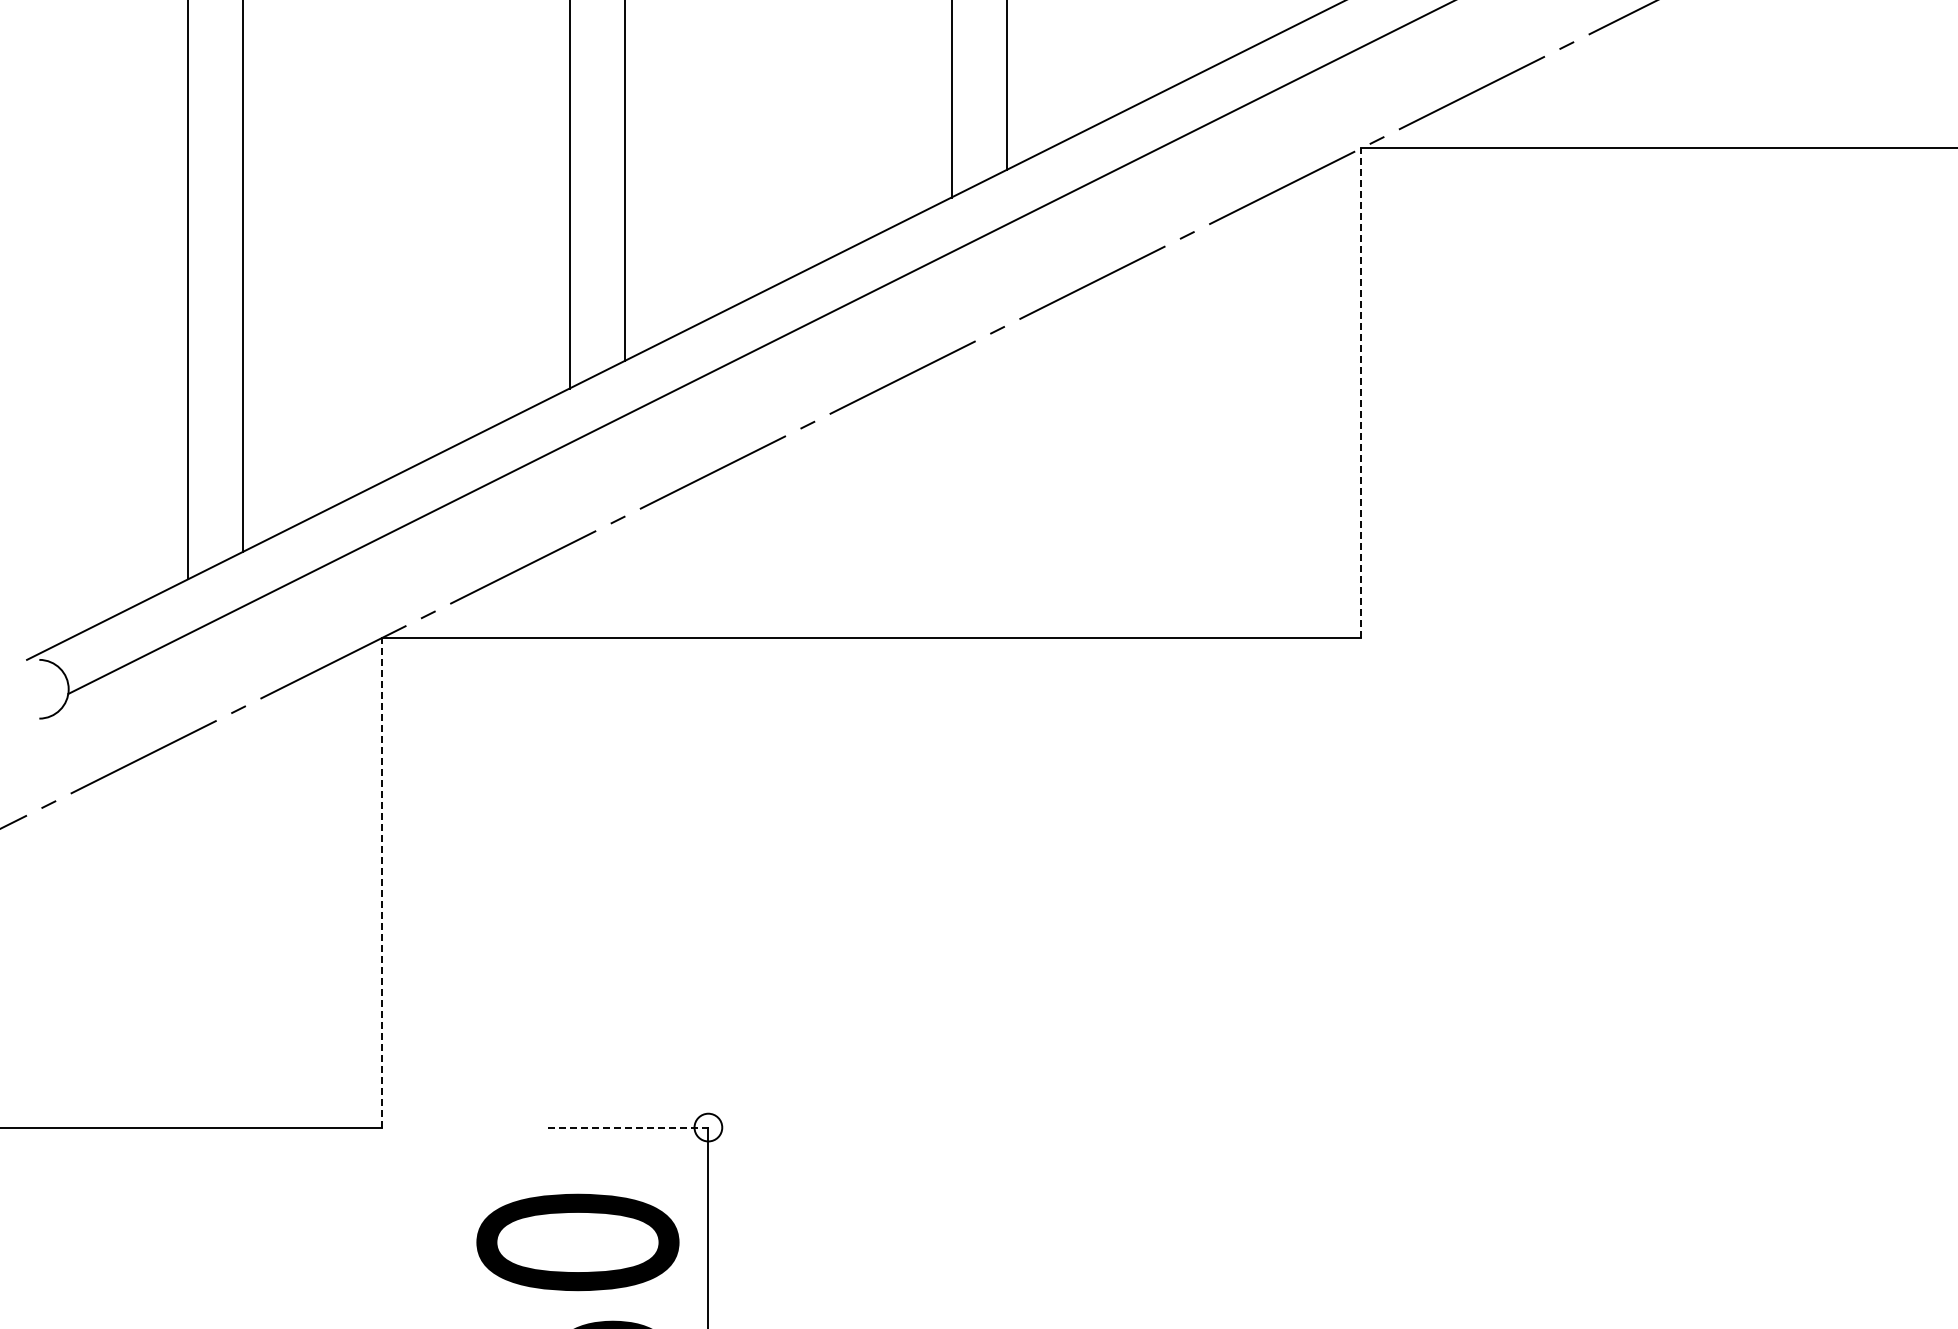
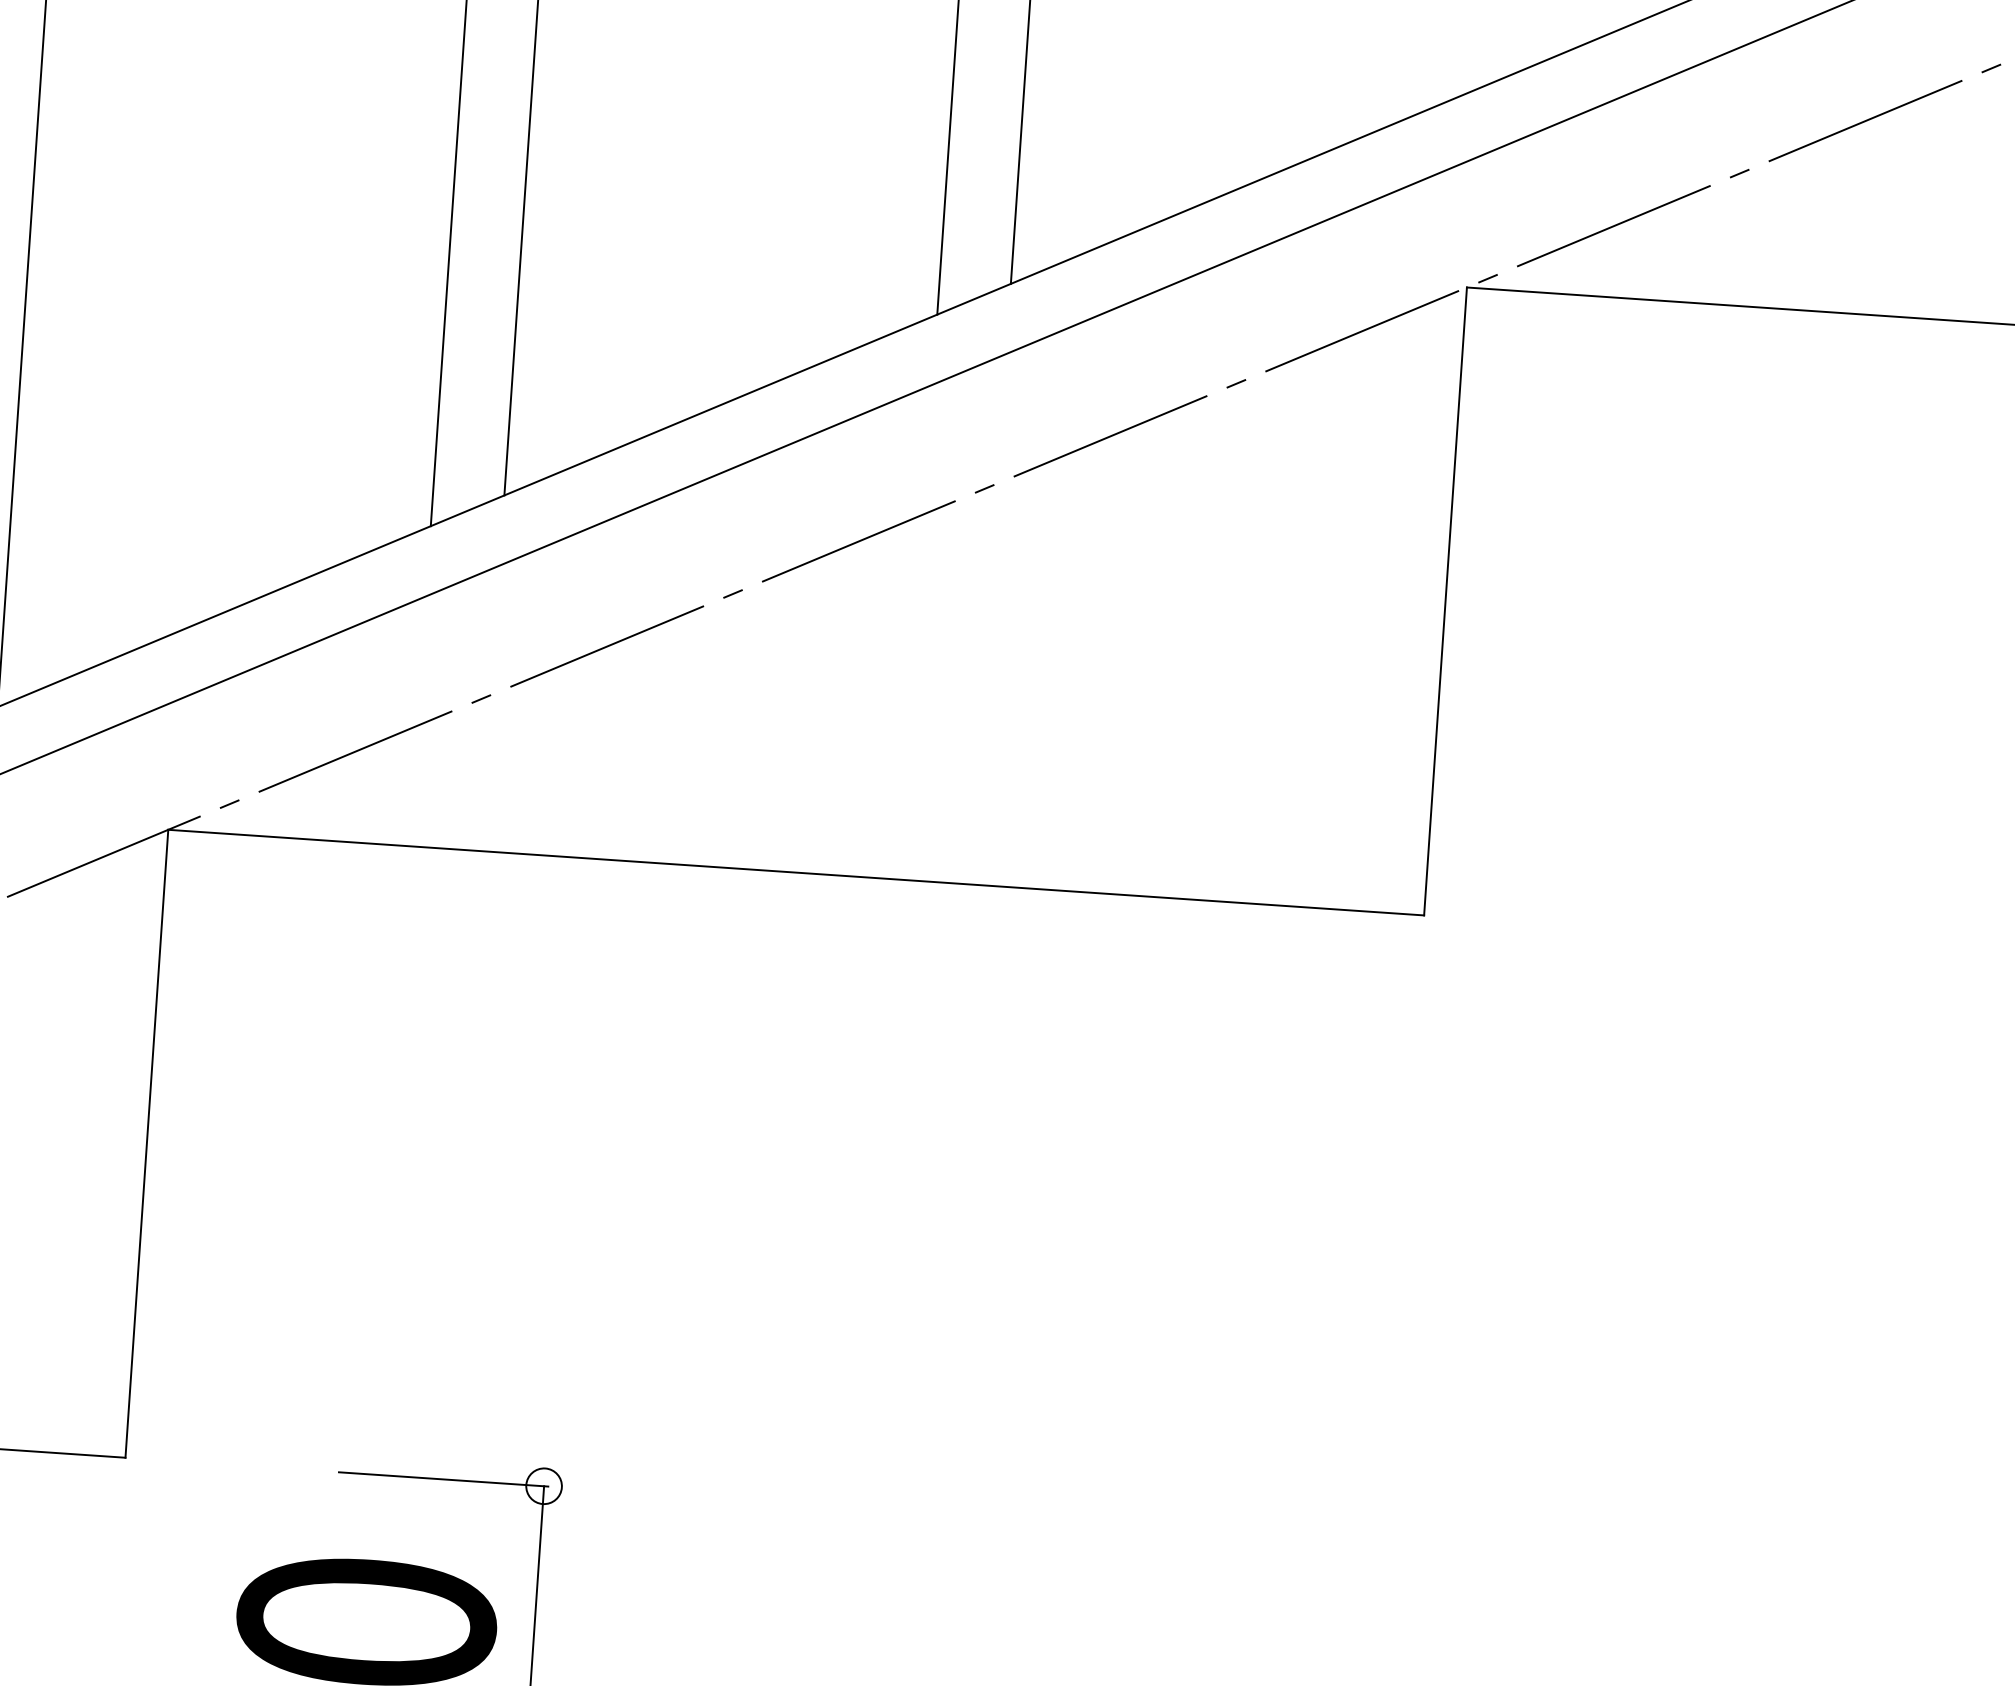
line: (1361, 393) -> (1445, 601), dashed -> solid
line: (382, 882) -> (147, 1143), dashed -> solid
line: (630, 1127) -> (444, 1479), dashed -> solid

